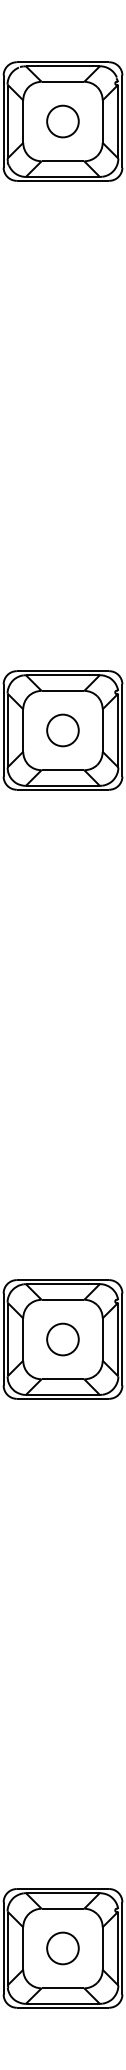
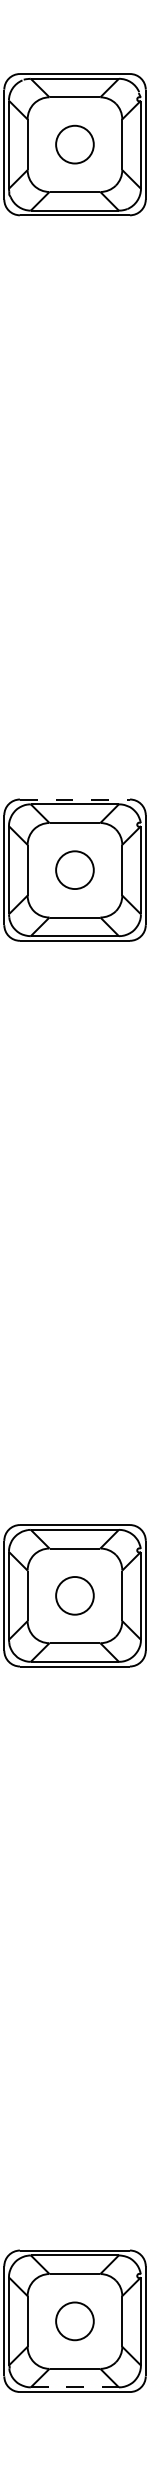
line: (62, 671) -> (74, 799), solid -> dashed
line: (63, 2003) -> (75, 2387), solid -> dashed

